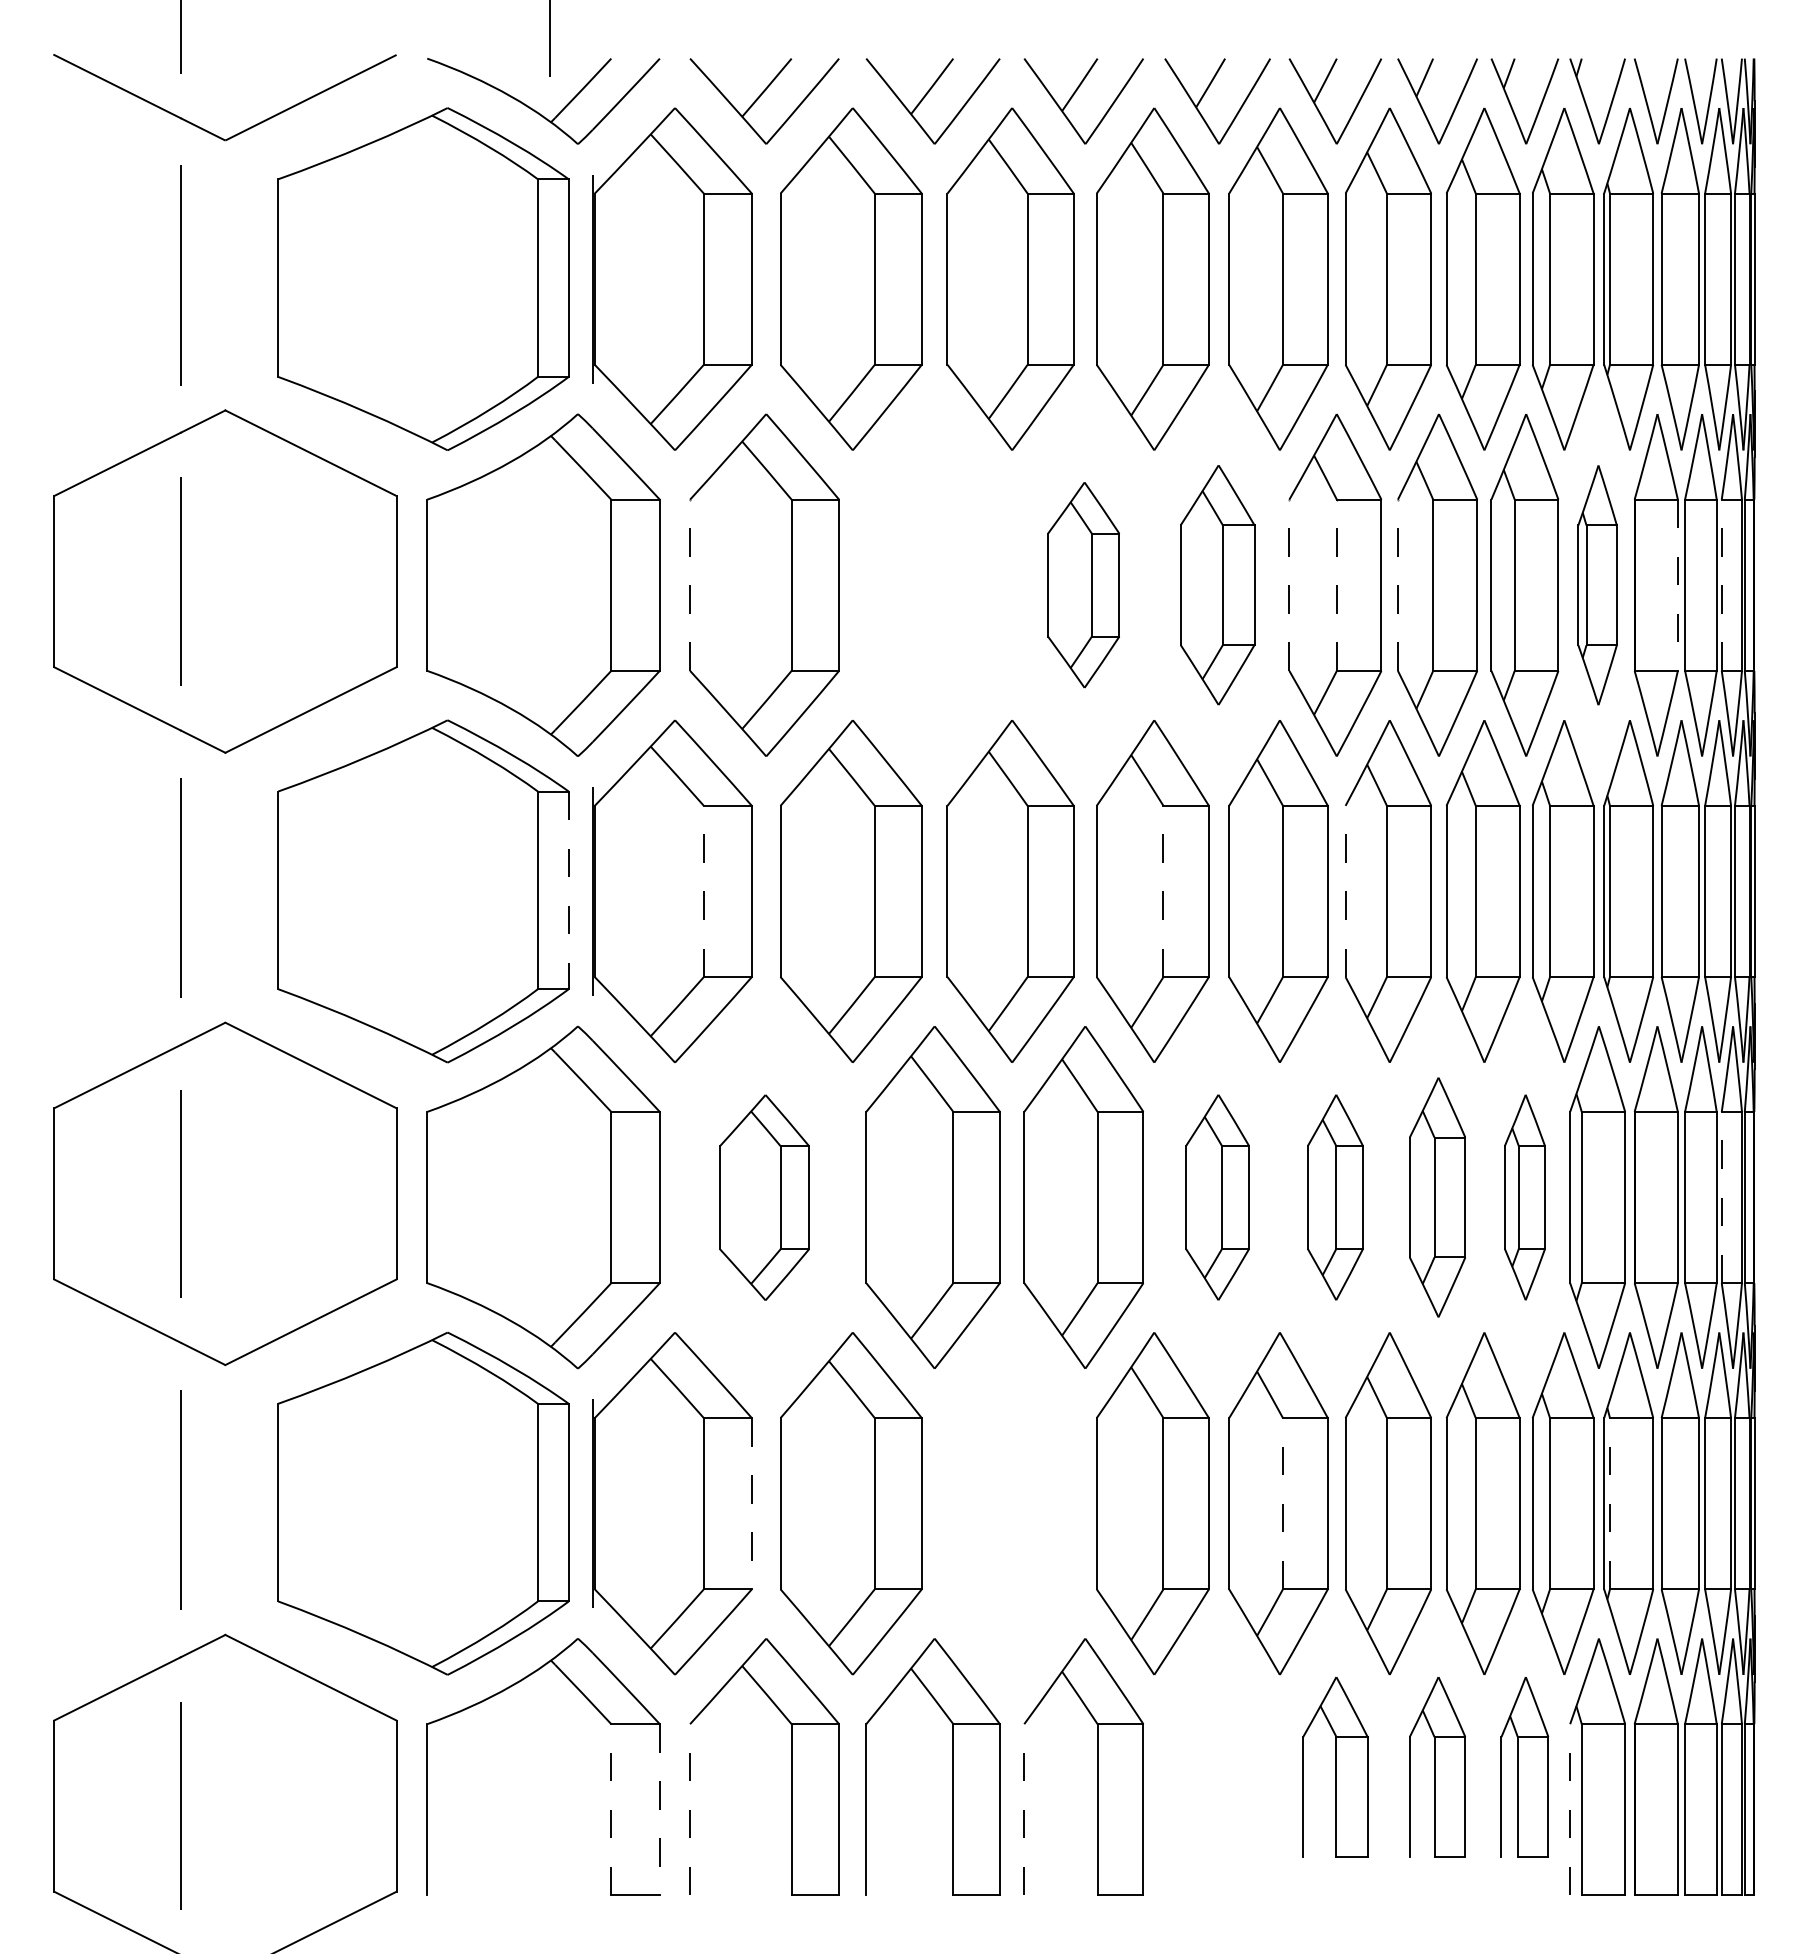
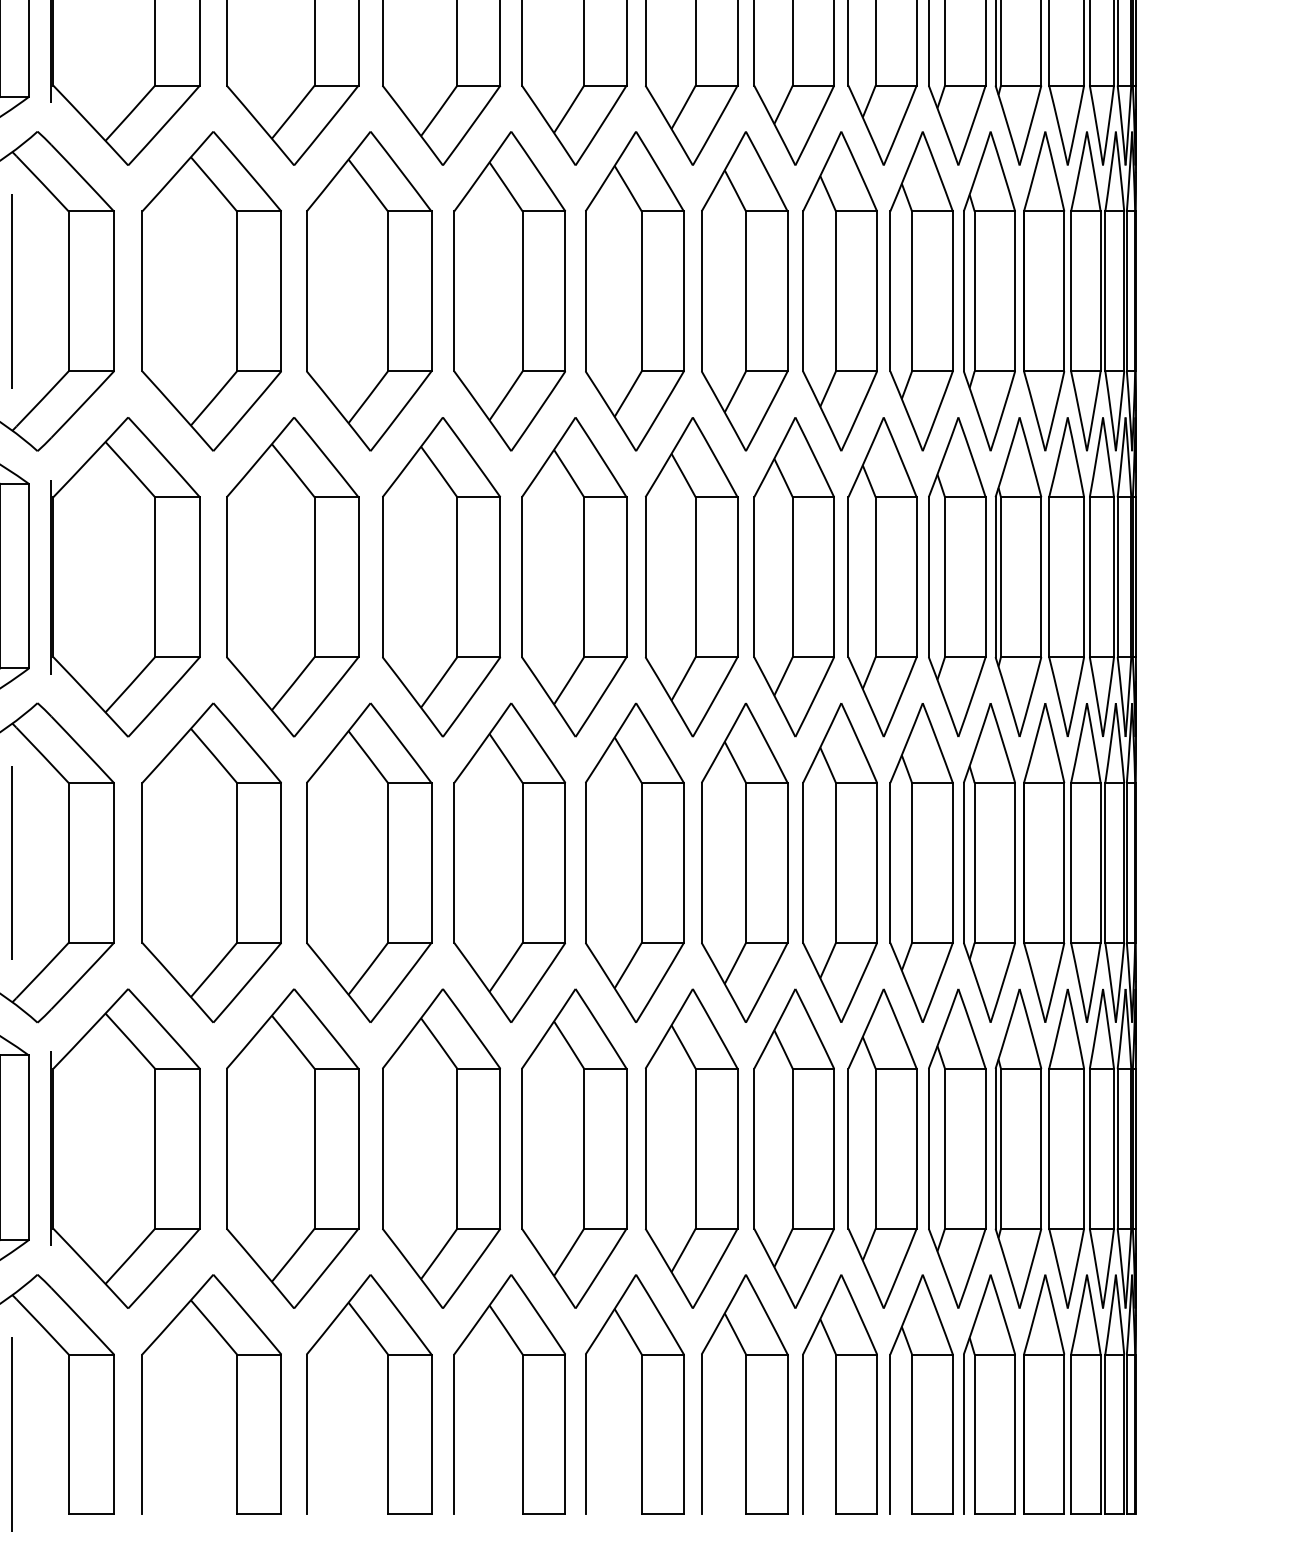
part: (932, 584) -> (368, 290), added
part: (1083, 584) -> (509, 290), size x1.67
part: (1217, 584) -> (634, 290), size x1.43
line: (550, 585) -> (11, 291), added
line: (690, 585) -> (142, 291), dashed -> solid
line: (1289, 585) -> (701, 291), dashed -> solid
line: (1336, 585) -> (745, 291), dashed -> solid
line: (1397, 585) -> (802, 291), dashed -> solid
part: (1597, 585) -> (989, 291), size x1.43
line: (1677, 585) -> (1064, 291), dashed -> solid
line: (1721, 585) -> (1105, 291), dashed -> solid
line: (568, 890) -> (28, 576), dashed -> solid
line: (703, 891) -> (154, 577), dashed -> solid
line: (1163, 891) -> (584, 577), dashed -> solid
line: (1345, 891) -> (754, 577), dashed -> solid
line: (550, 1197) -> (11, 862), added
part: (764, 1197) -> (211, 862), size x1.67
part: (1217, 1197) -> (634, 862), size x1.67
part: (1335, 1197) -> (744, 862), size x1.67
part: (1437, 1197) -> (839, 862), size x1.43
part: (1524, 1197) -> (921, 862), size x1.67
line: (1721, 1197) -> (1105, 862), dashed -> solid
line: (751, 1503) -> (199, 1148), dashed -> solid
part: (1010, 1503) -> (441, 1148), added
line: (1282, 1503) -> (695, 1148), dashed -> solid
line: (1610, 1503) -> (1001, 1148), dashed -> solid
part: (1224, 1766) -> (641, 1394), added
part: (1335, 1766) -> (744, 1394), size x1.43
part: (1437, 1766) -> (839, 1394), size x1.43
part: (1524, 1766) -> (921, 1394), size x1.43
line: (550, 1809) -> (11, 1434), added
line: (611, 1809) -> (68, 1434), dashed -> solid
line: (659, 1809) -> (113, 1434), dashed -> solid
line: (690, 1809) -> (142, 1434), dashed -> solid
line: (1024, 1809) -> (454, 1434), dashed -> solid
line: (1570, 1809) -> (964, 1434), dashed -> solid

